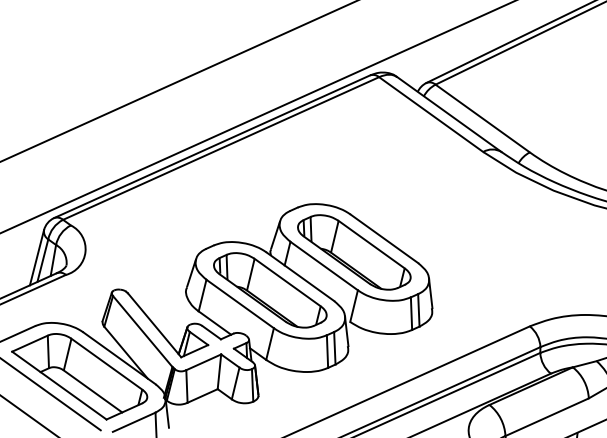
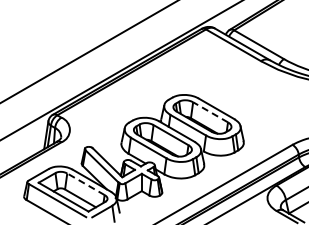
line: (371, 244) -> (210, 112), solid -> dashed
line: (105, 364) -> (85, 184), solid -> dashed

